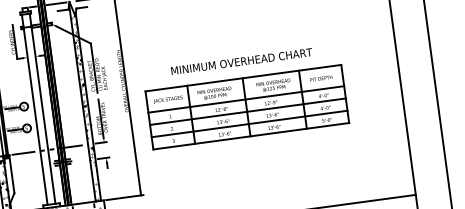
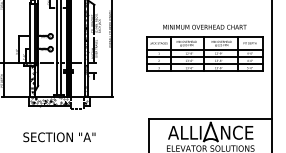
part: (245, 95) -> (204, 47), moved

